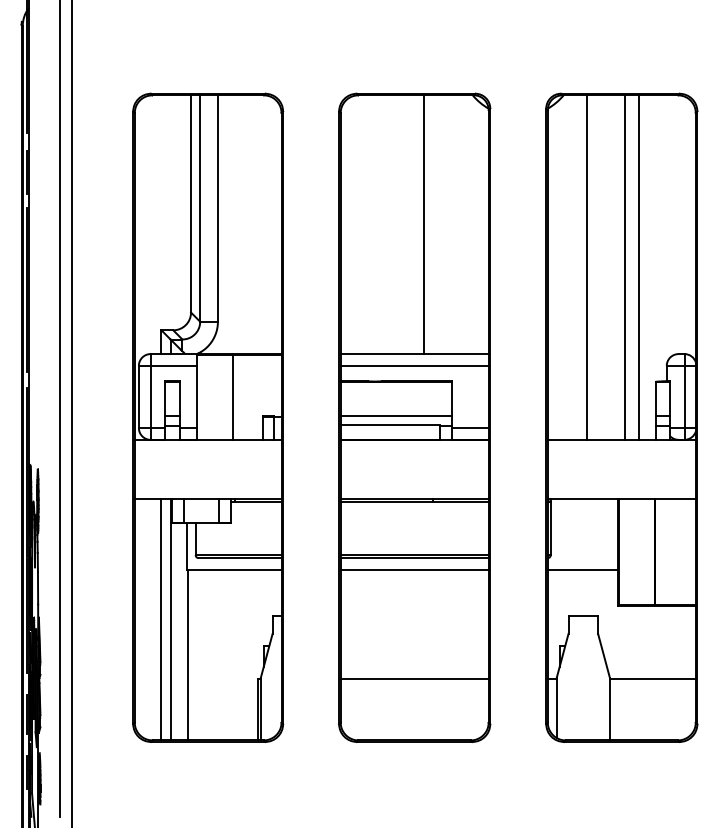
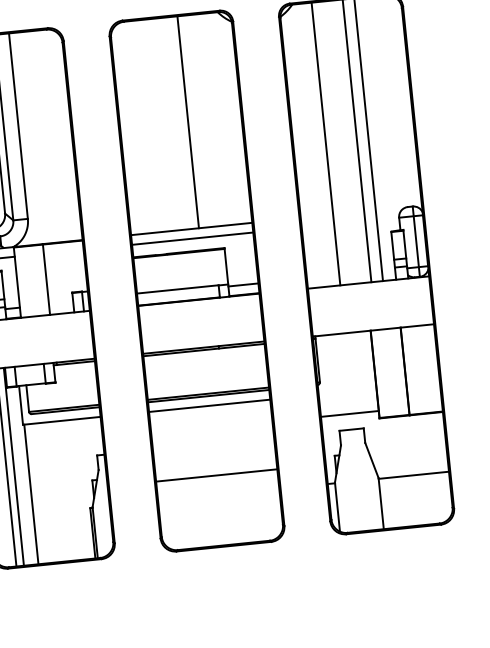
line: (396, 416) -> (182, 281), removed
line: (582, 569) -> (349, 413), moved
line: (414, 678) -> (216, 475), moved

